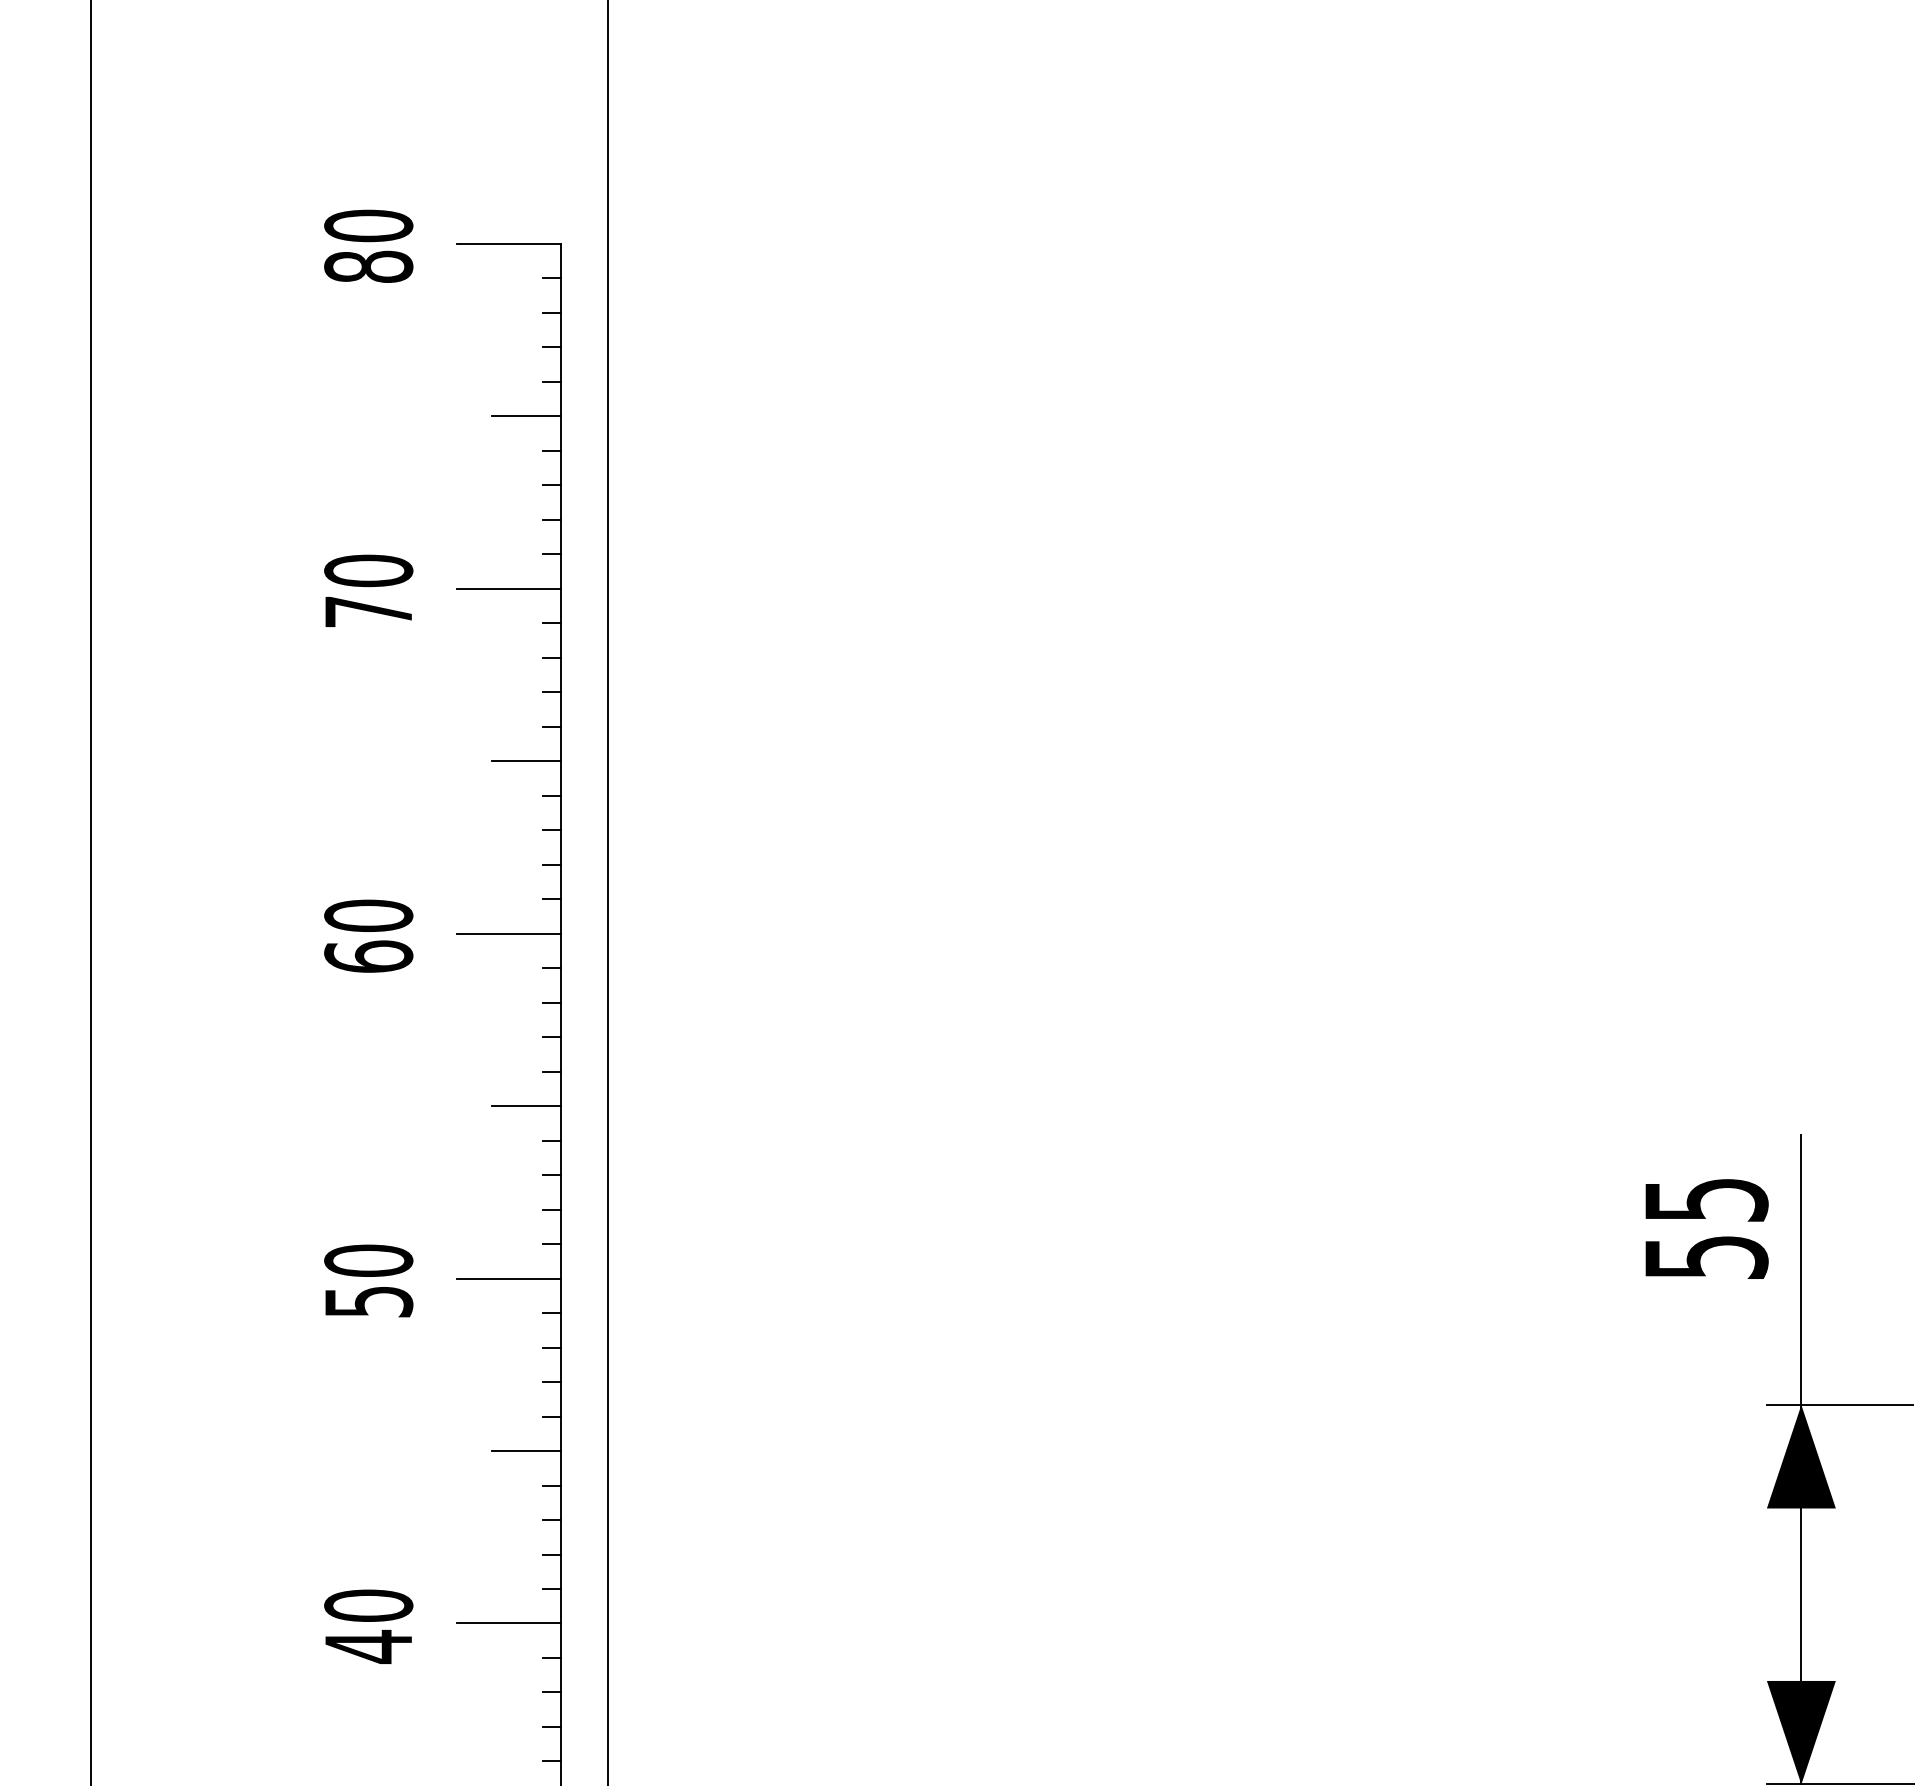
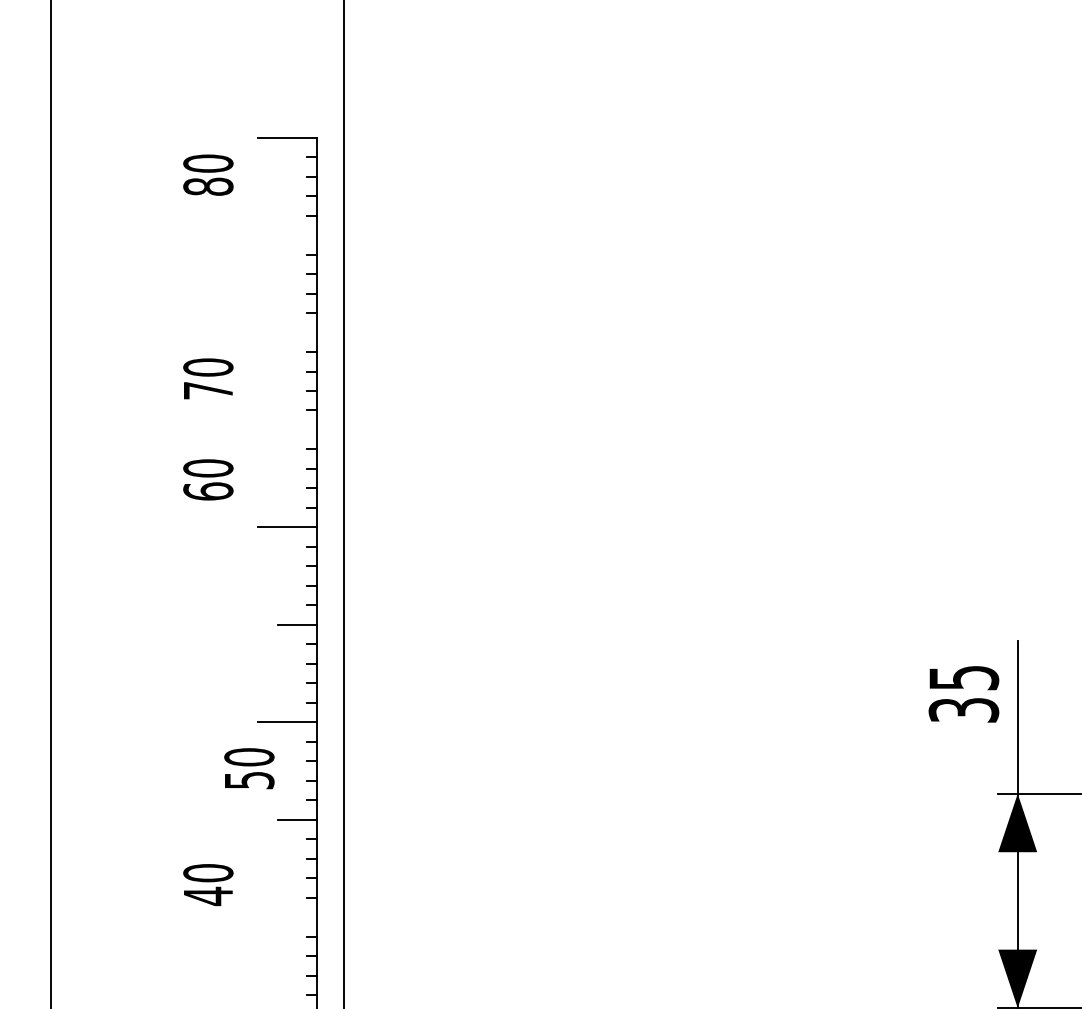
text: (368, 245) -> (208, 174), moved
line: (524, 416) -> (296, 235), removed
line: (508, 588) -> (287, 332), removed
text: (368, 590) -> (208, 378), moved
line: (524, 760) -> (296, 429), removed
text: (368, 935) -> (208, 479), moved
text: (1705, 1257) -> (963, 710), 55 -> 35
text: (368, 1280) -> (249, 768), moved
line: (508, 1624) -> (287, 917), removed
text: (368, 1627) -> (208, 885), moved

